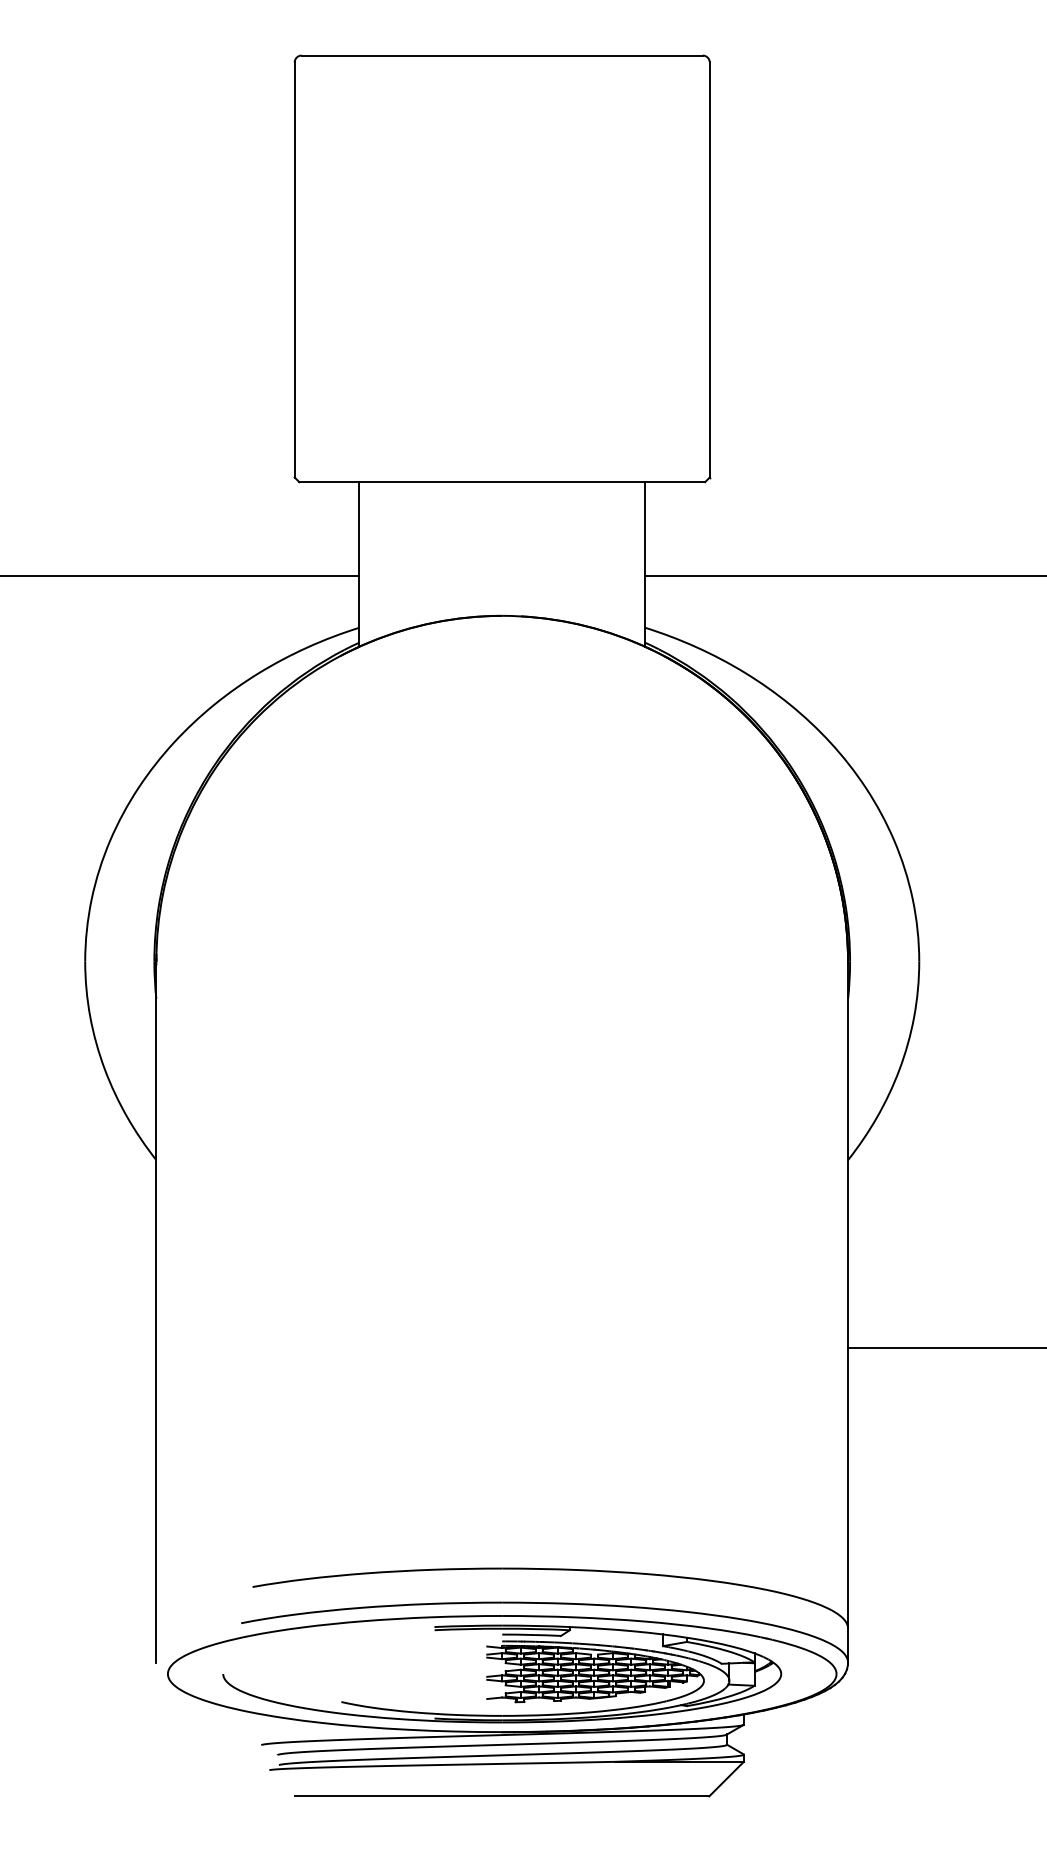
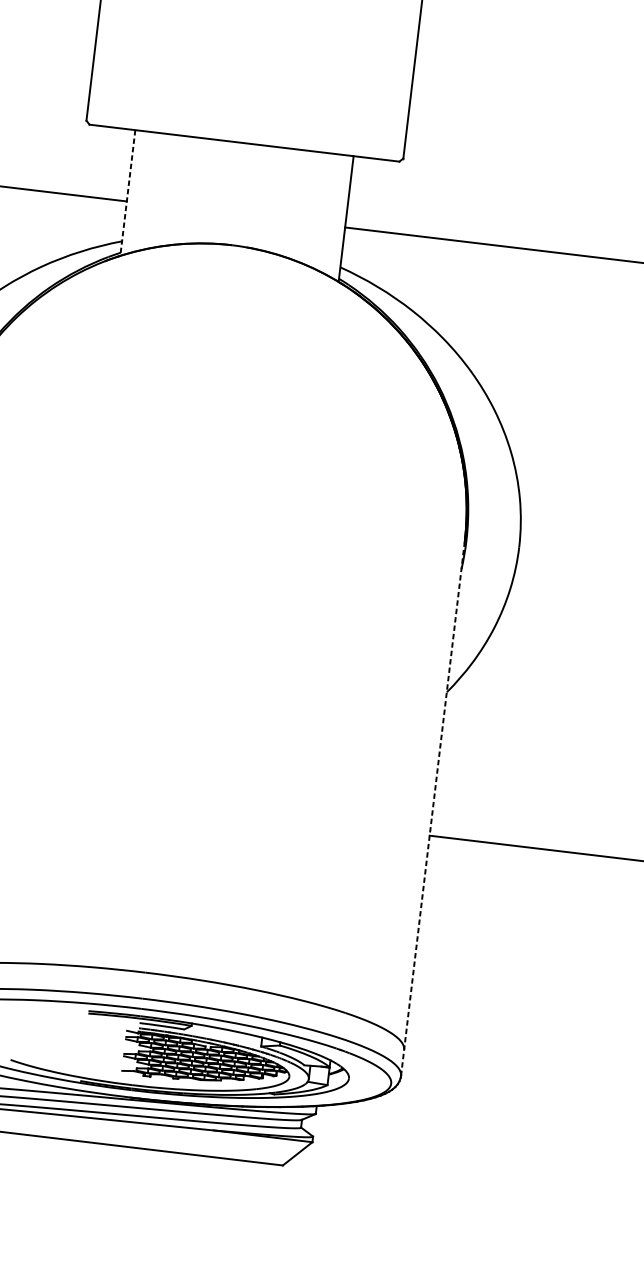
line: (359, 564) -> (128, 193), solid -> dashed
line: (848, 1311) -> (433, 807), solid -> dashed

